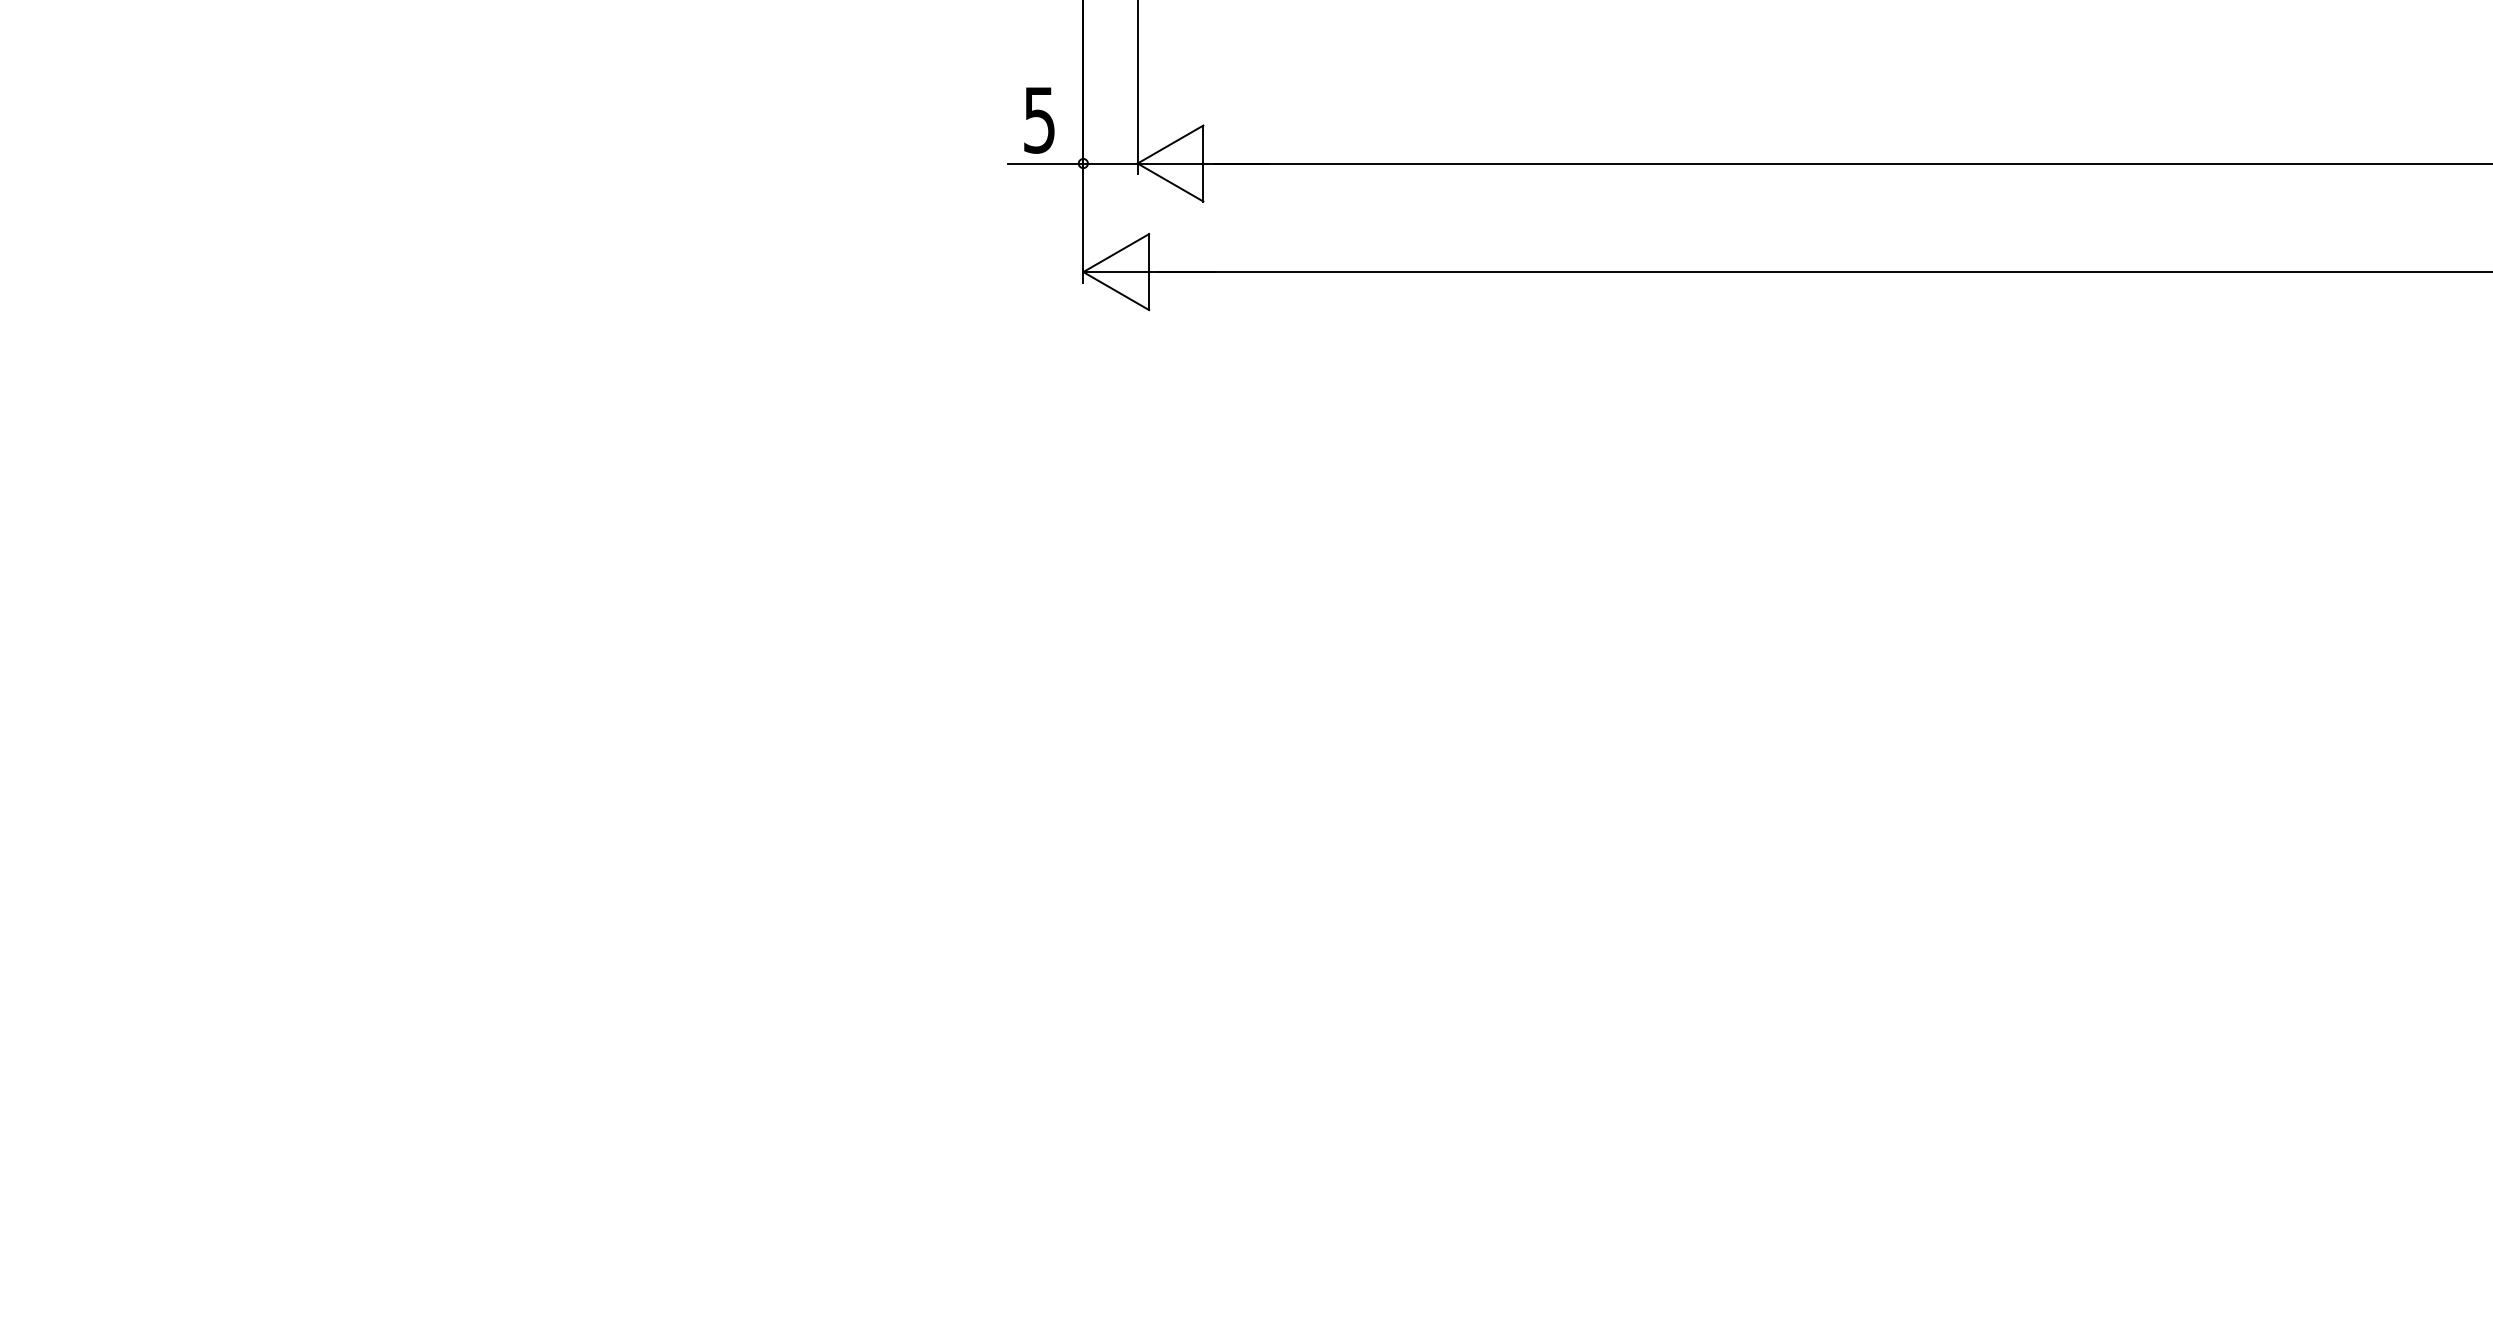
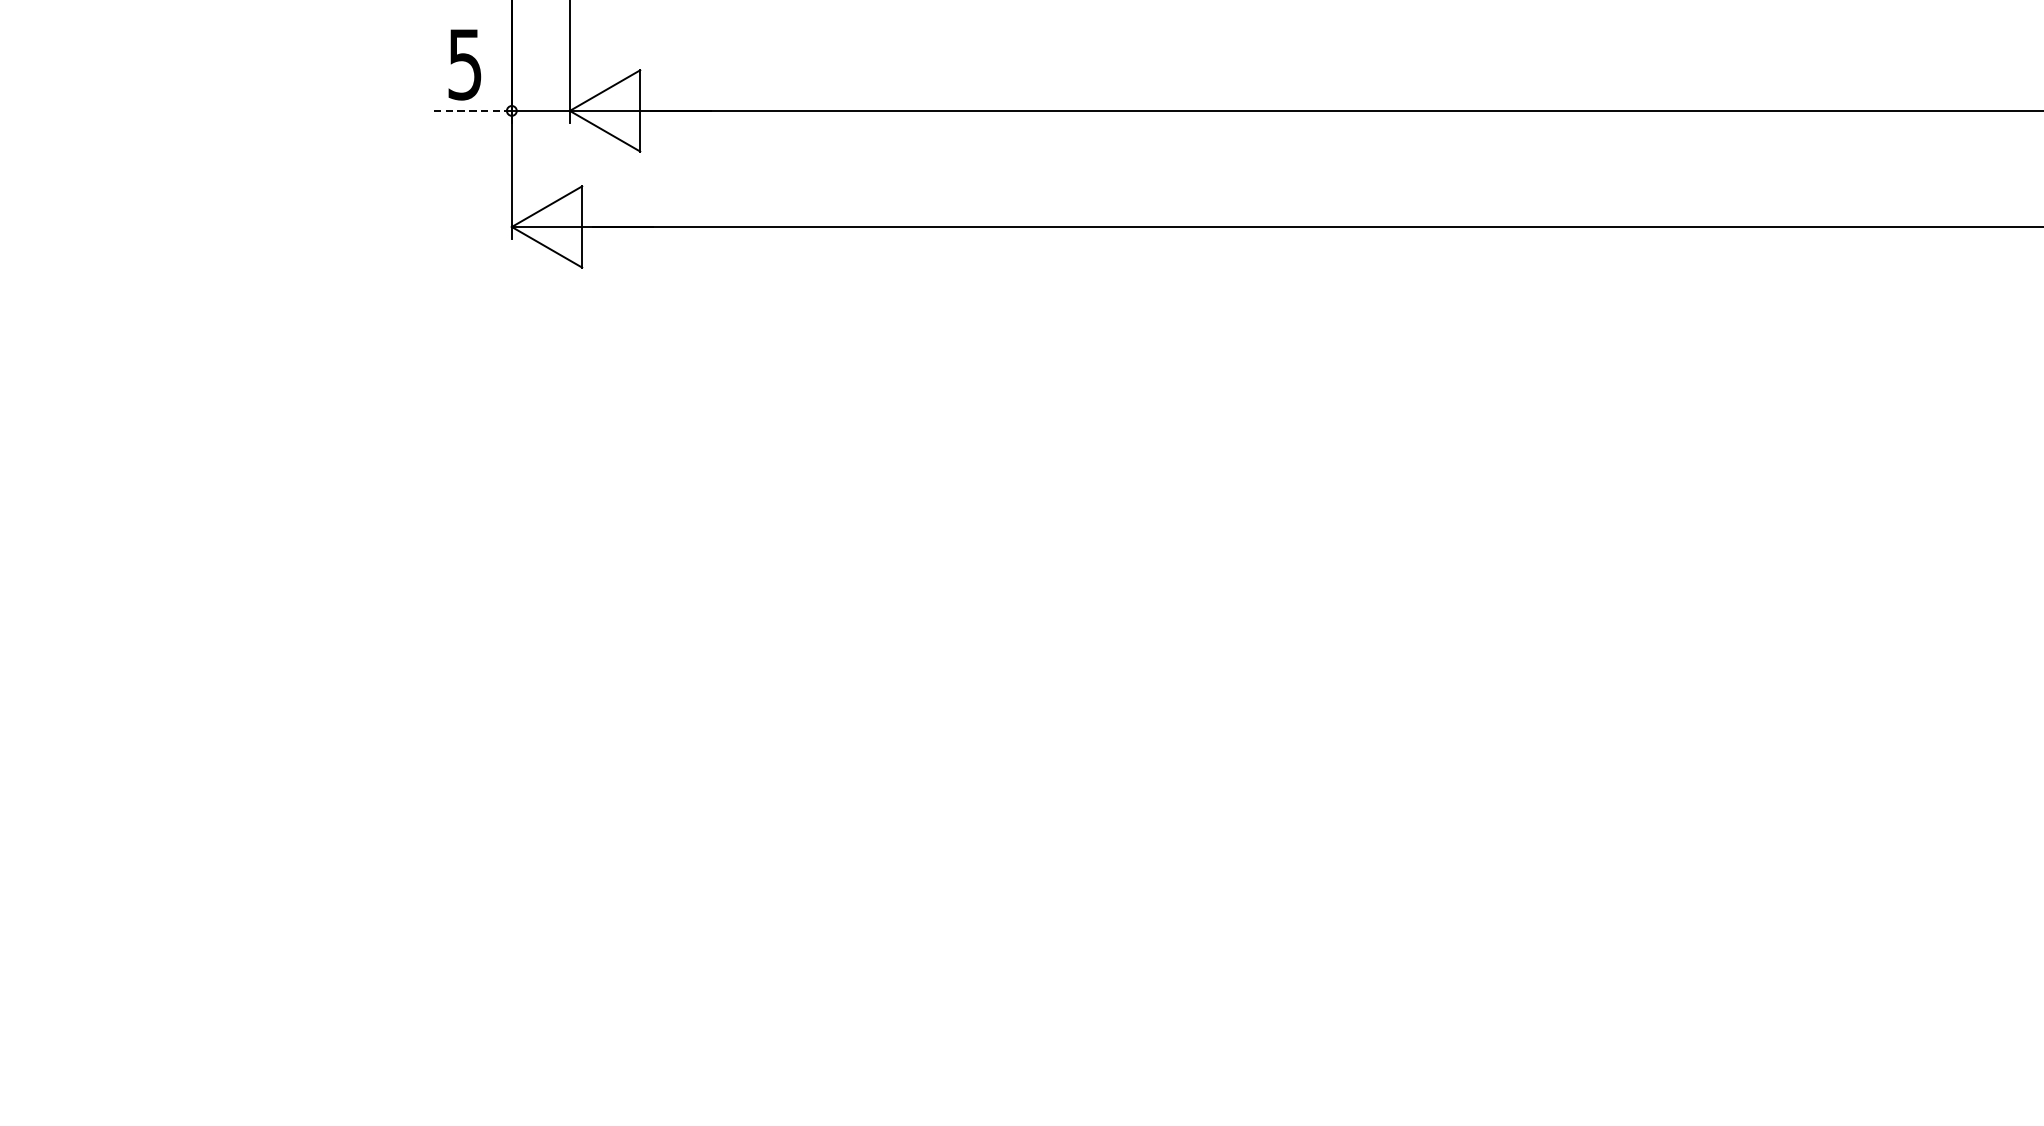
line: (1045, 163) -> (471, 110), solid -> dashed

